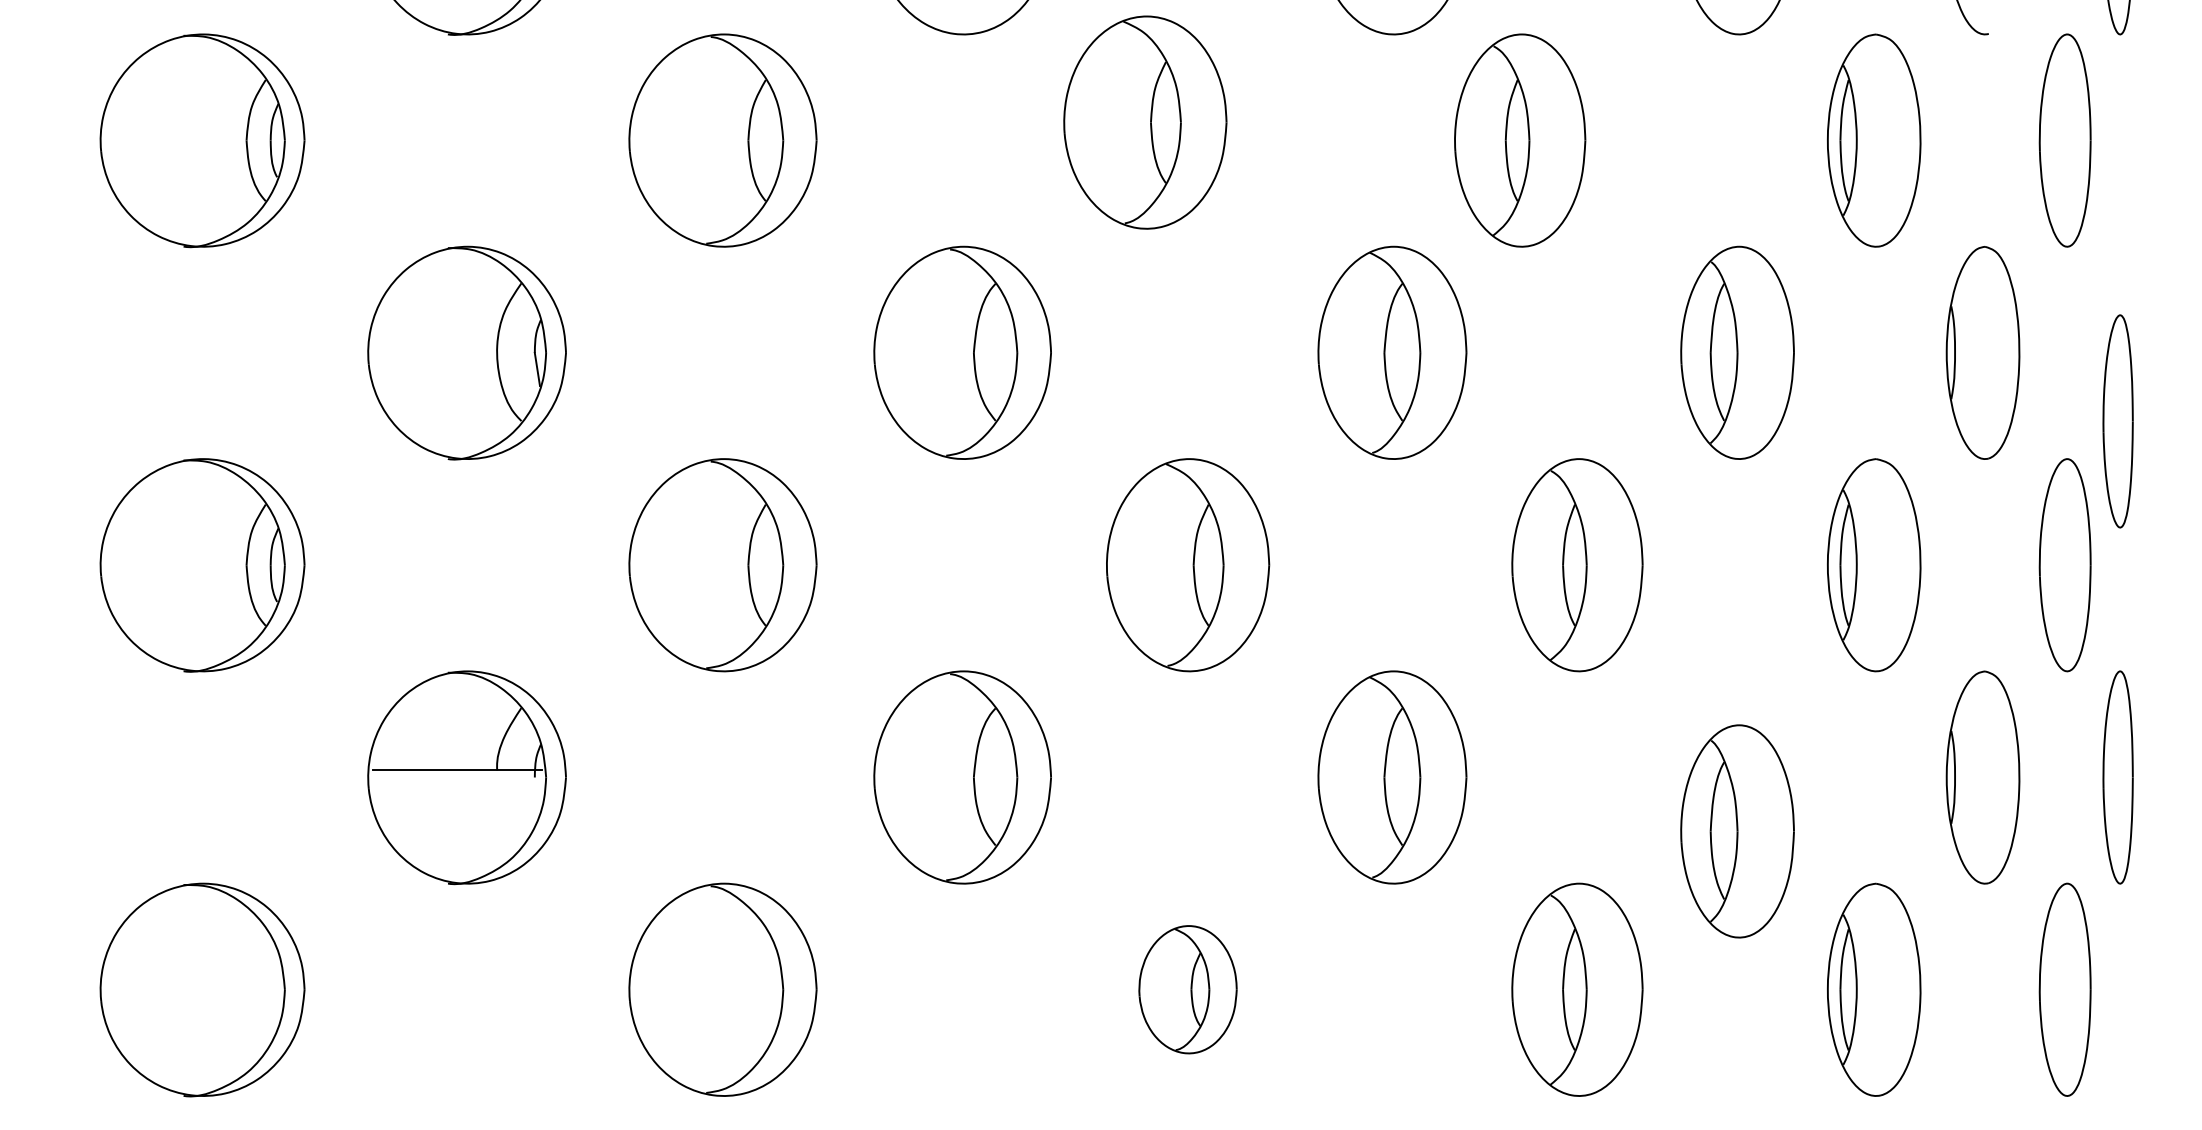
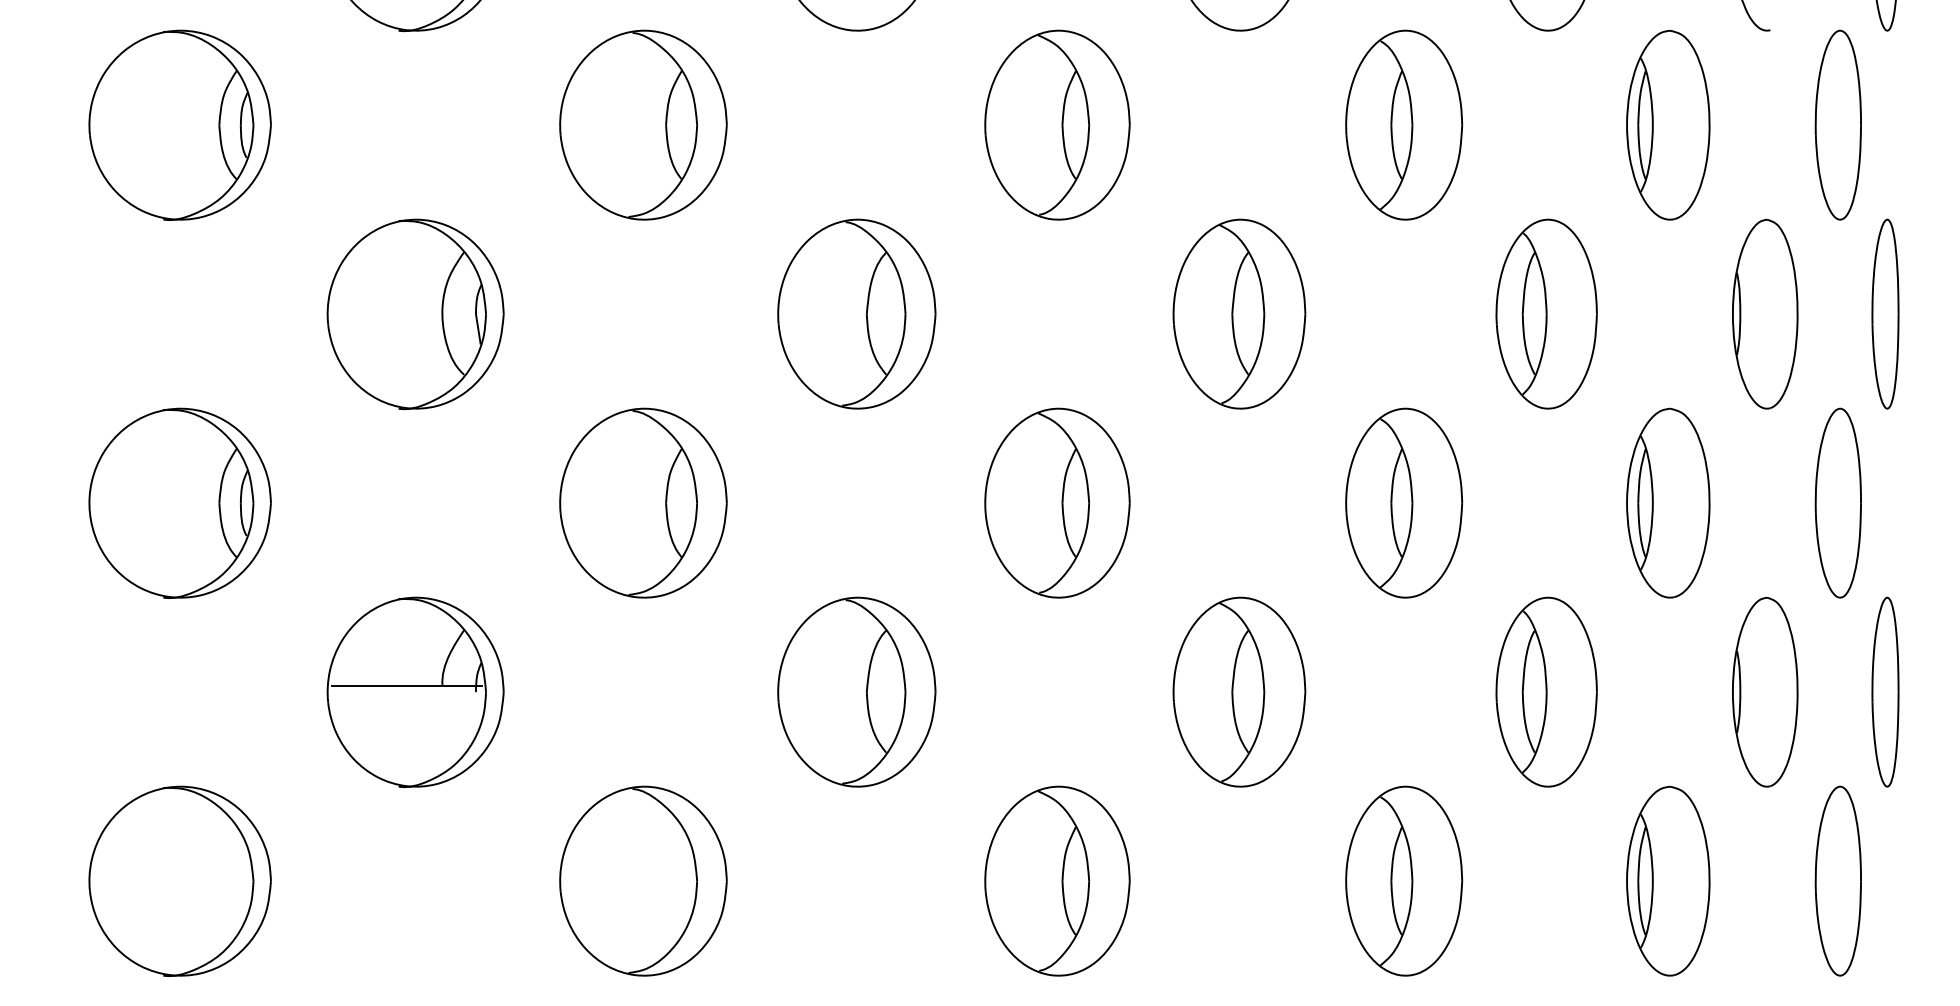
part: (1145, 121) -> (1057, 124), moved
part: (1520, 139) -> (1404, 124), moved
part: (2118, 420) -> (1885, 313), moved
part: (1737, 830) -> (1546, 691), moved
part: (1188, 989) -> (1057, 880), size x1.67

